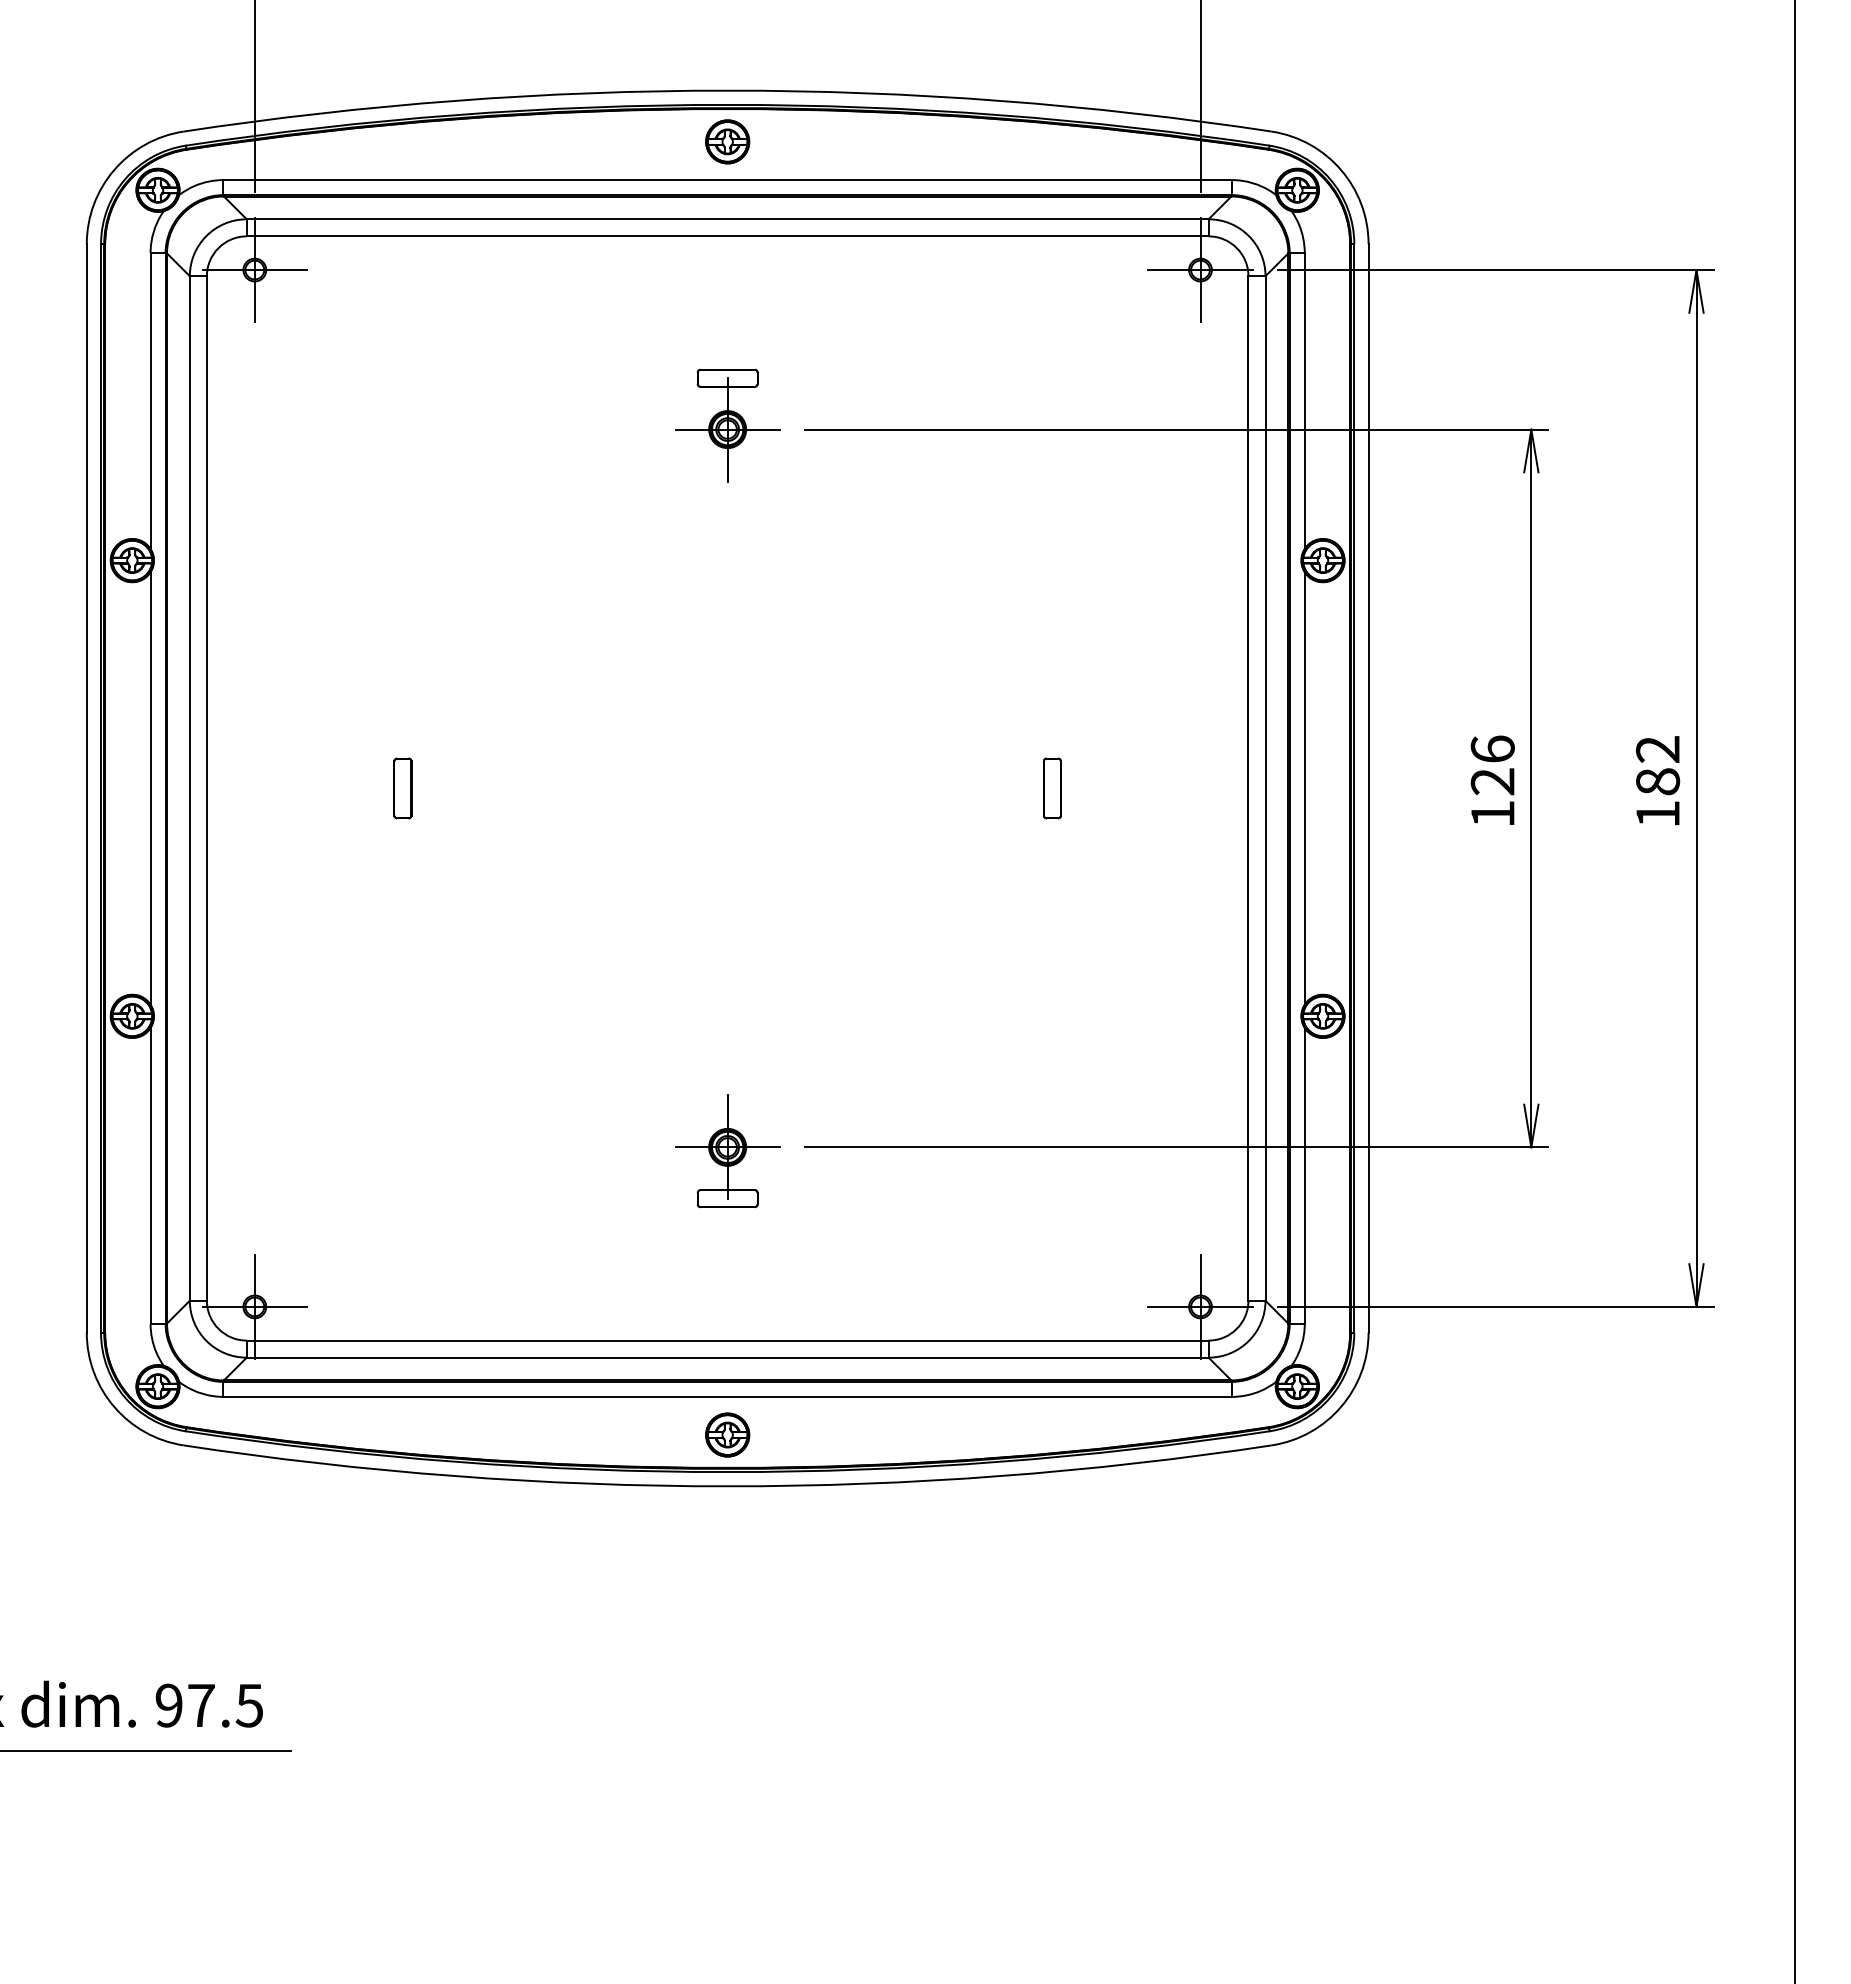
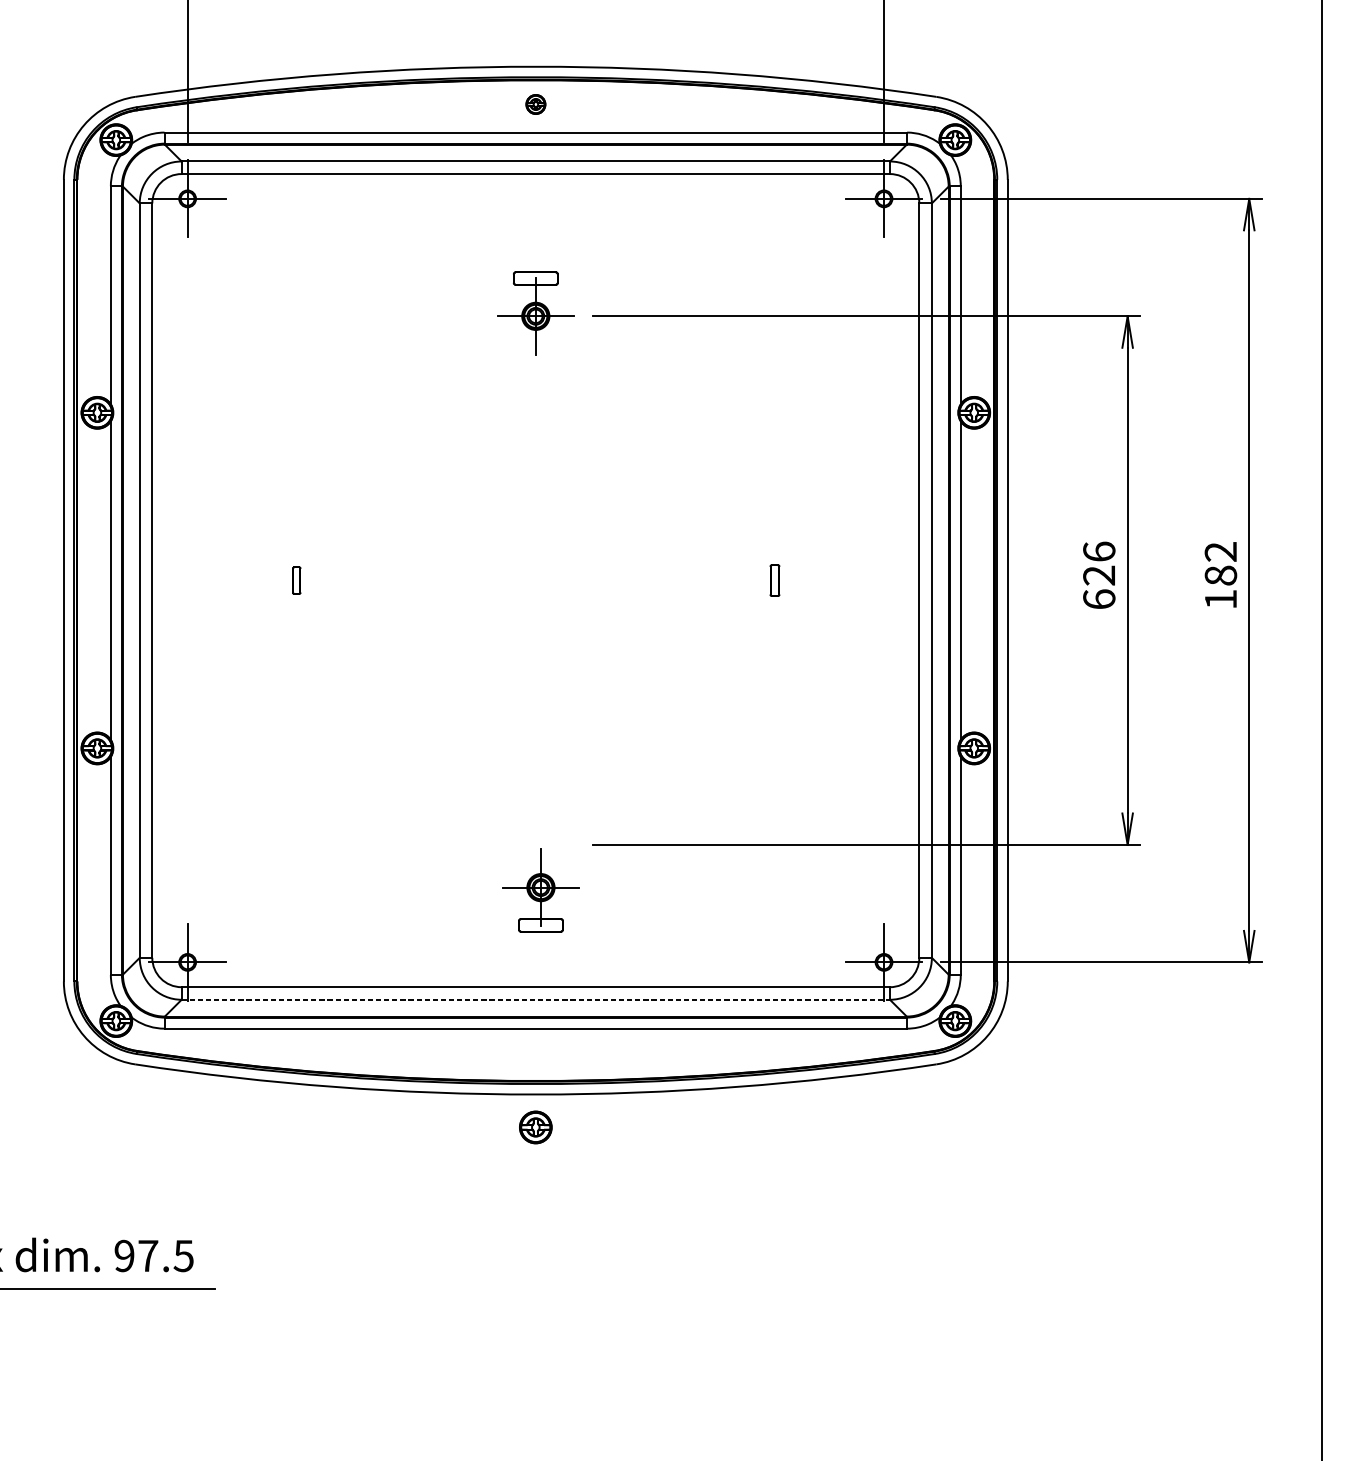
part: (727, 141) -> (535, 104), size x0.6
part: (402, 788) -> (296, 580), size x0.6
part: (1052, 788) -> (775, 580), size x0.7
text: (1492, 813) -> (1099, 599), 126 -> 626
part: (727, 1151) -> (540, 890), moved
line: (727, 1357) -> (535, 999), solid -> dashed
part: (727, 1434) -> (535, 1127), moved

